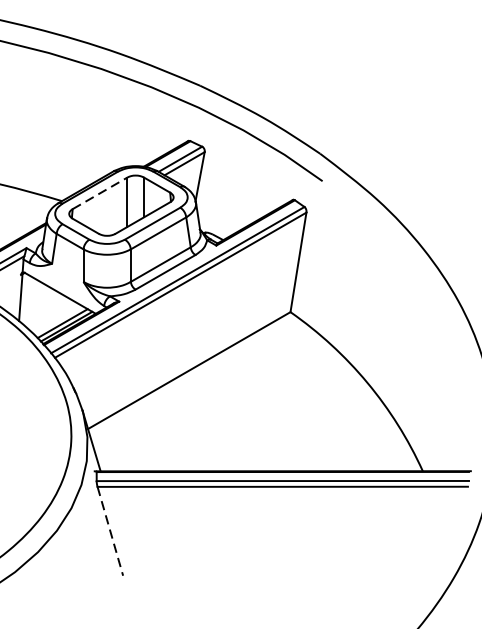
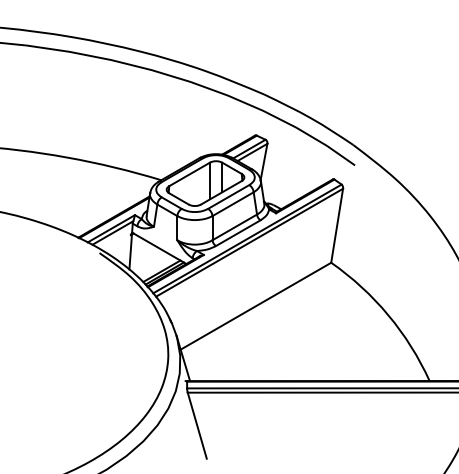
line: (101, 193) -> (190, 174), dashed -> solid
line: (110, 532) -> (197, 426), dashed -> solid

